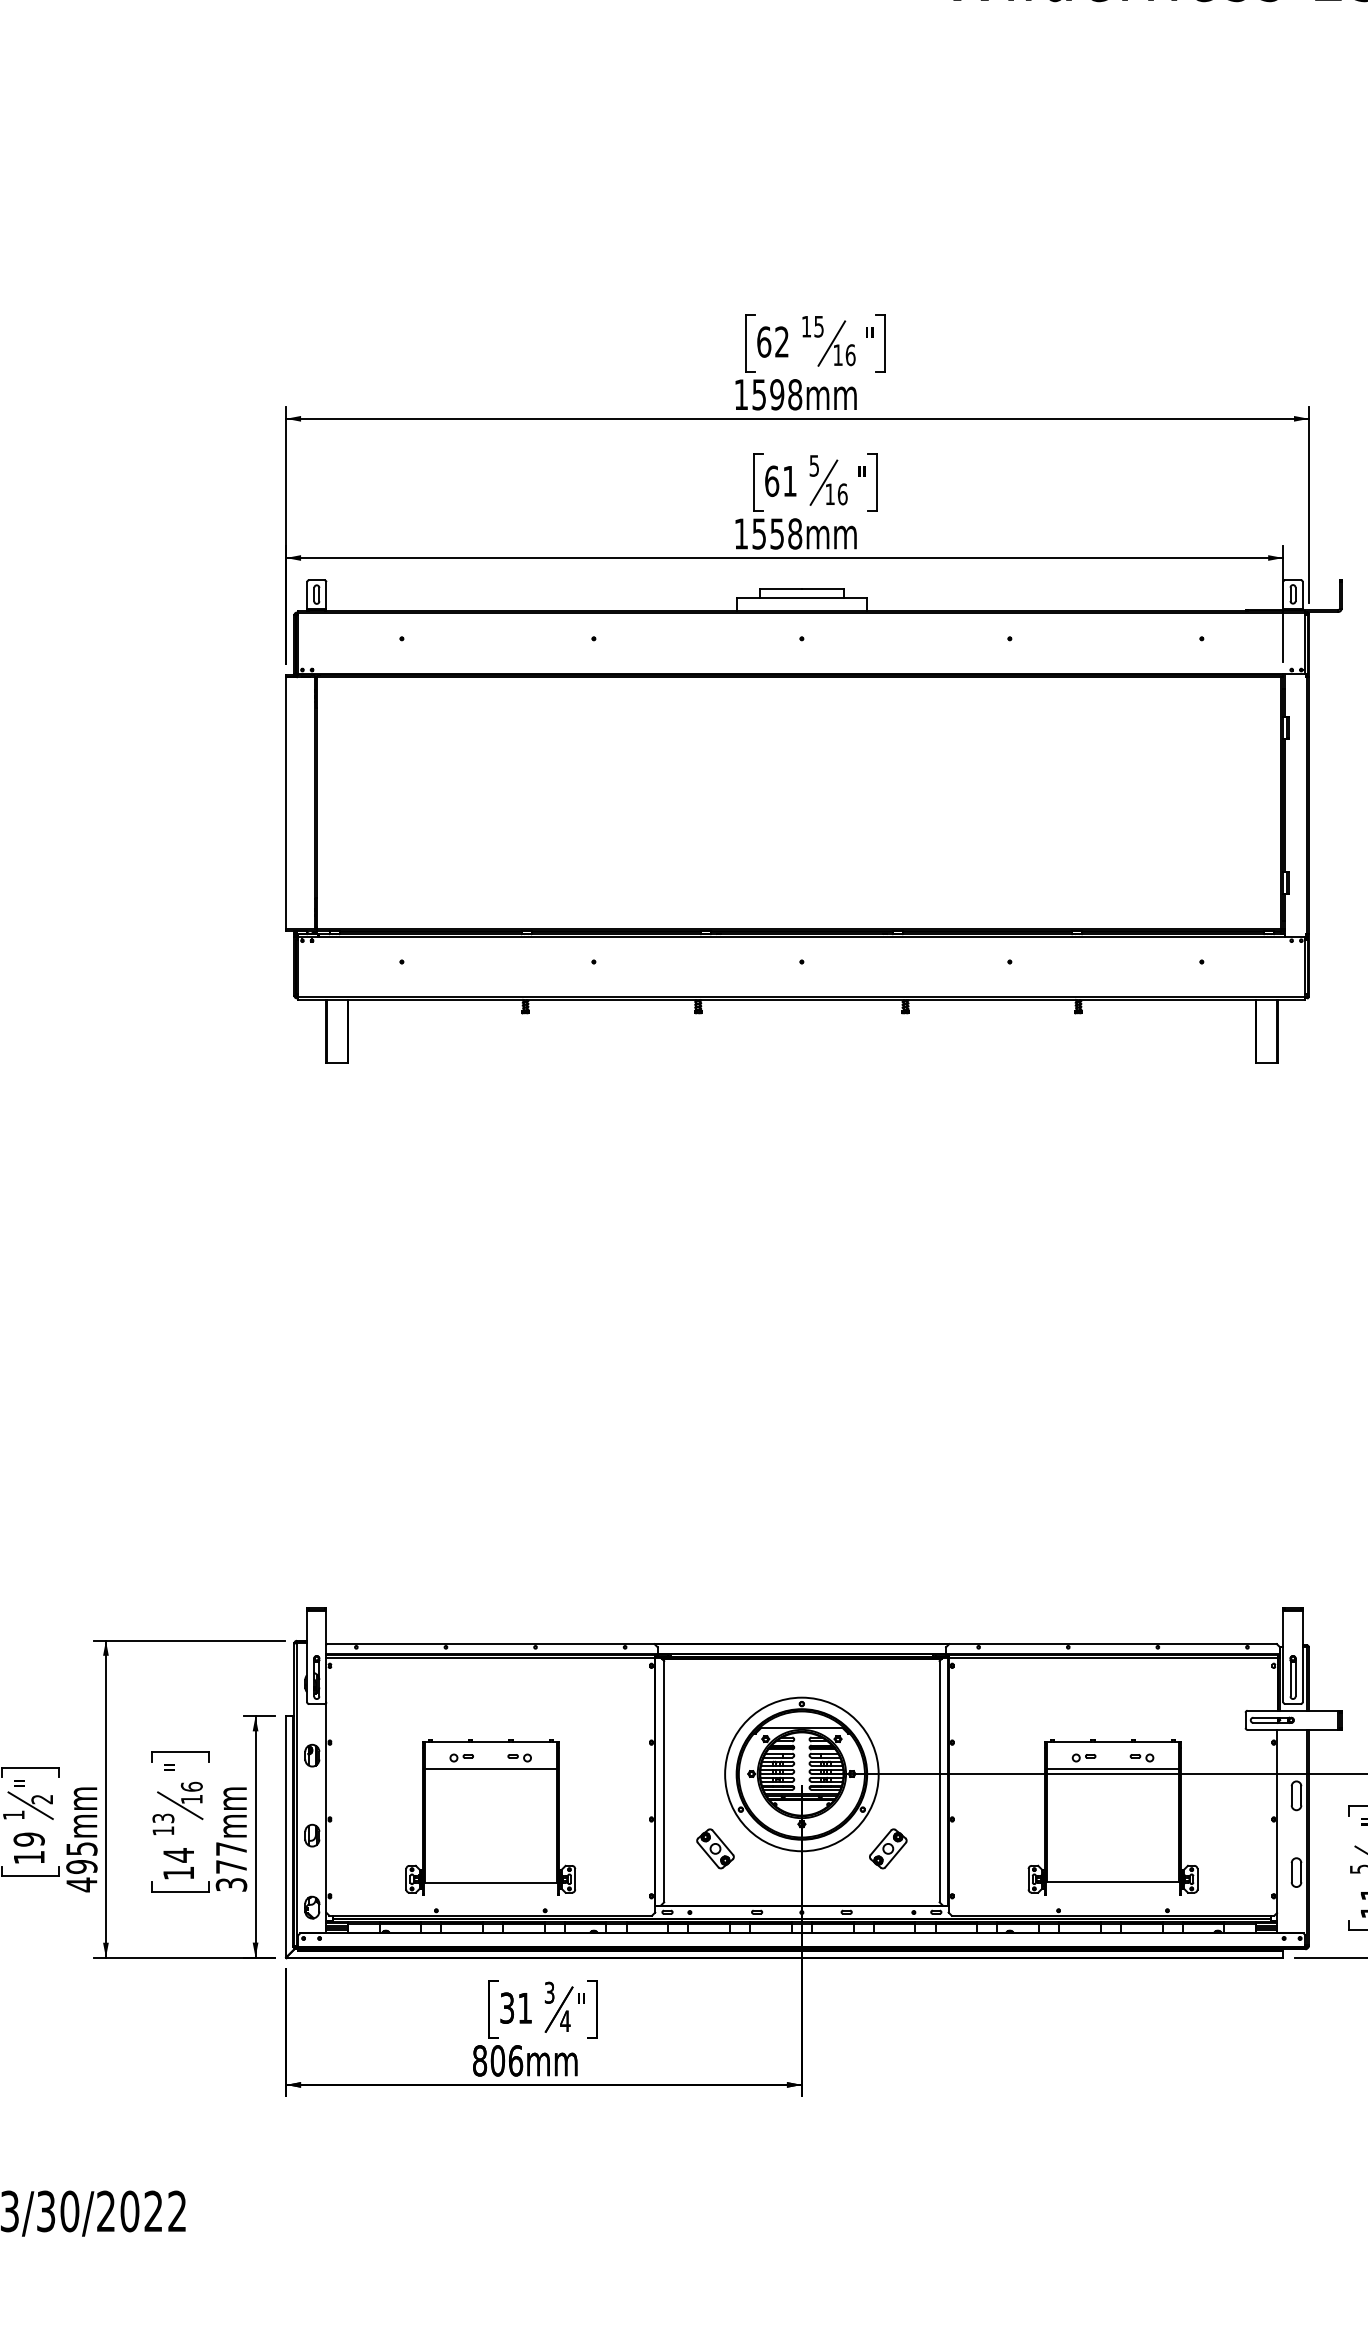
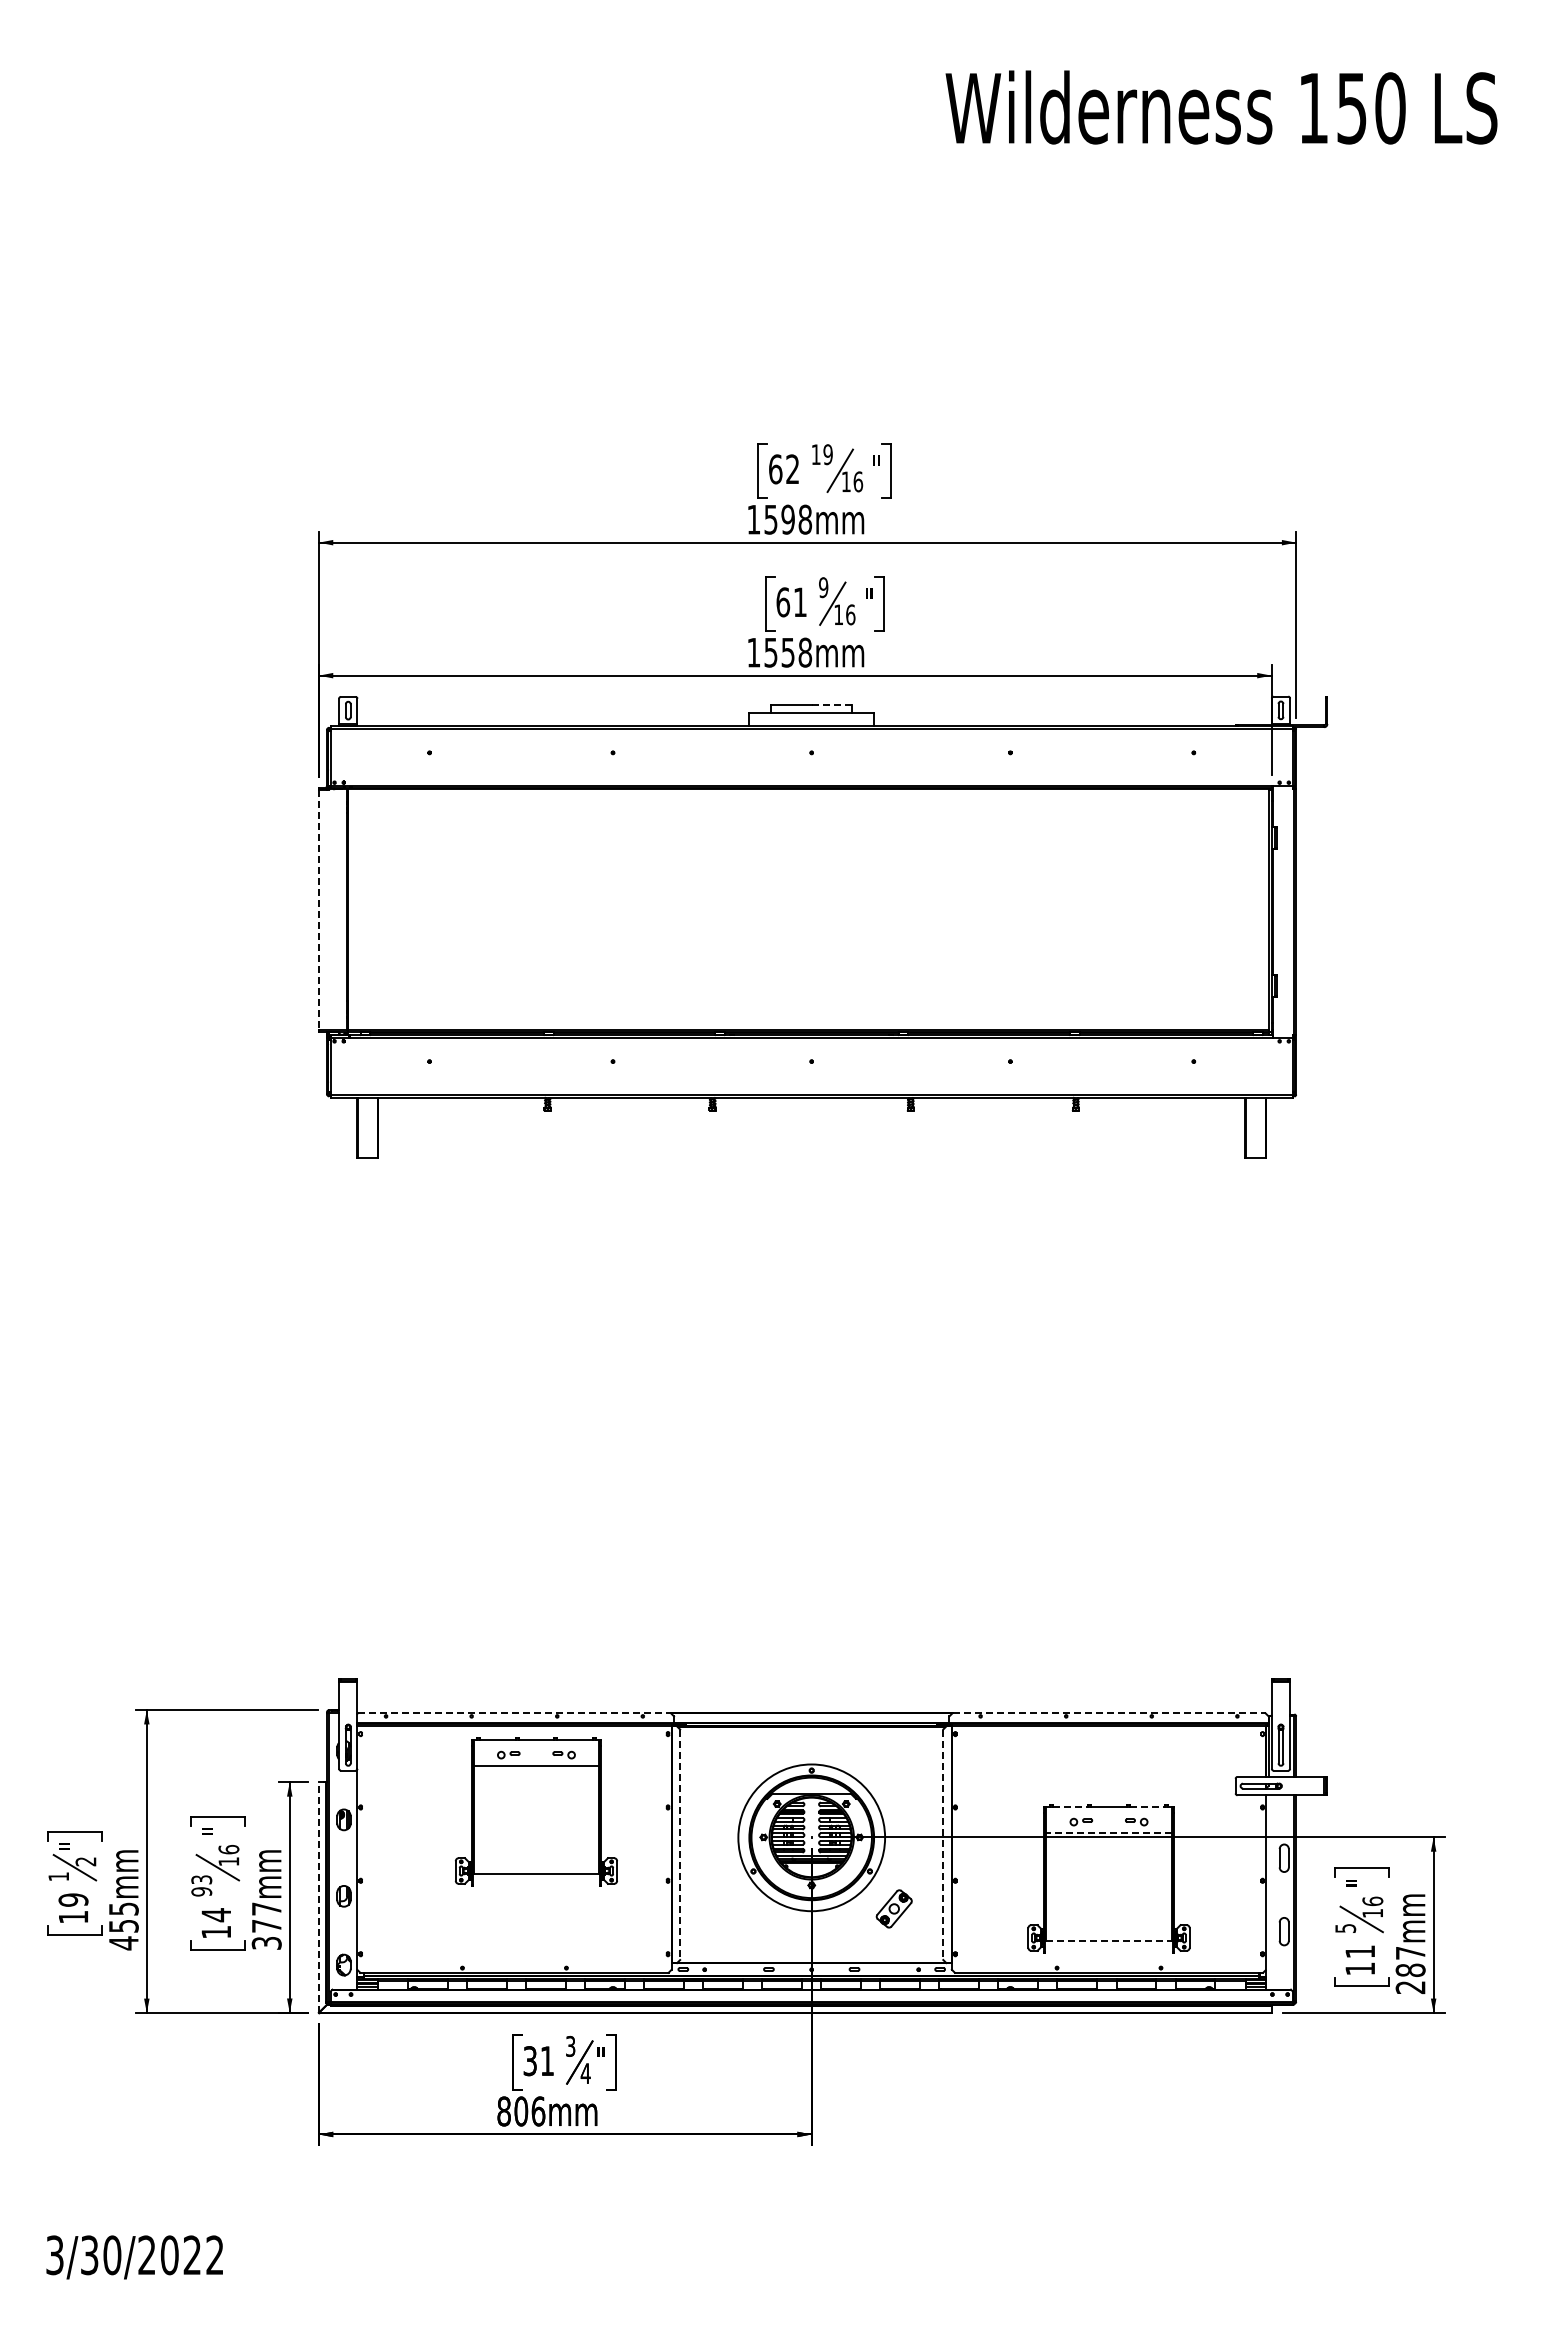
text: (818, 326) -> (827, 454), 15 -> 19
text: (814, 465) -> (823, 587), 5 -> 9
line: (823, 589) -> (832, 705), solid -> dashed
line: (285, 803) -> (318, 910), solid -> dashed
line: (490, 1644) -> (514, 1713), solid -> dashed
line: (1113, 1644) -> (1109, 1713), solid -> dashed
line: (1072, 1741) -> (1070, 1806), solid -> dashed
line: (1153, 1741) -> (1147, 1806), solid -> dashed
line: (1113, 1768) -> (1109, 1832), solid -> dashed
line: (664, 1782) -> (680, 1845), solid -> dashed
line: (939, 1782) -> (943, 1845), solid -> dashed
part: (489, 1817) -> (535, 1811), moved
text: (163, 1830) -> (201, 1891), 13 -> 93
line: (285, 1836) -> (318, 1897), solid -> dashed
part: (714, 1848) -> (728, 1908), removed
text: (81, 1866) -> (123, 1925), 495mm -> 455mm
line: (1113, 1882) -> (1109, 1941), solid -> dashed

